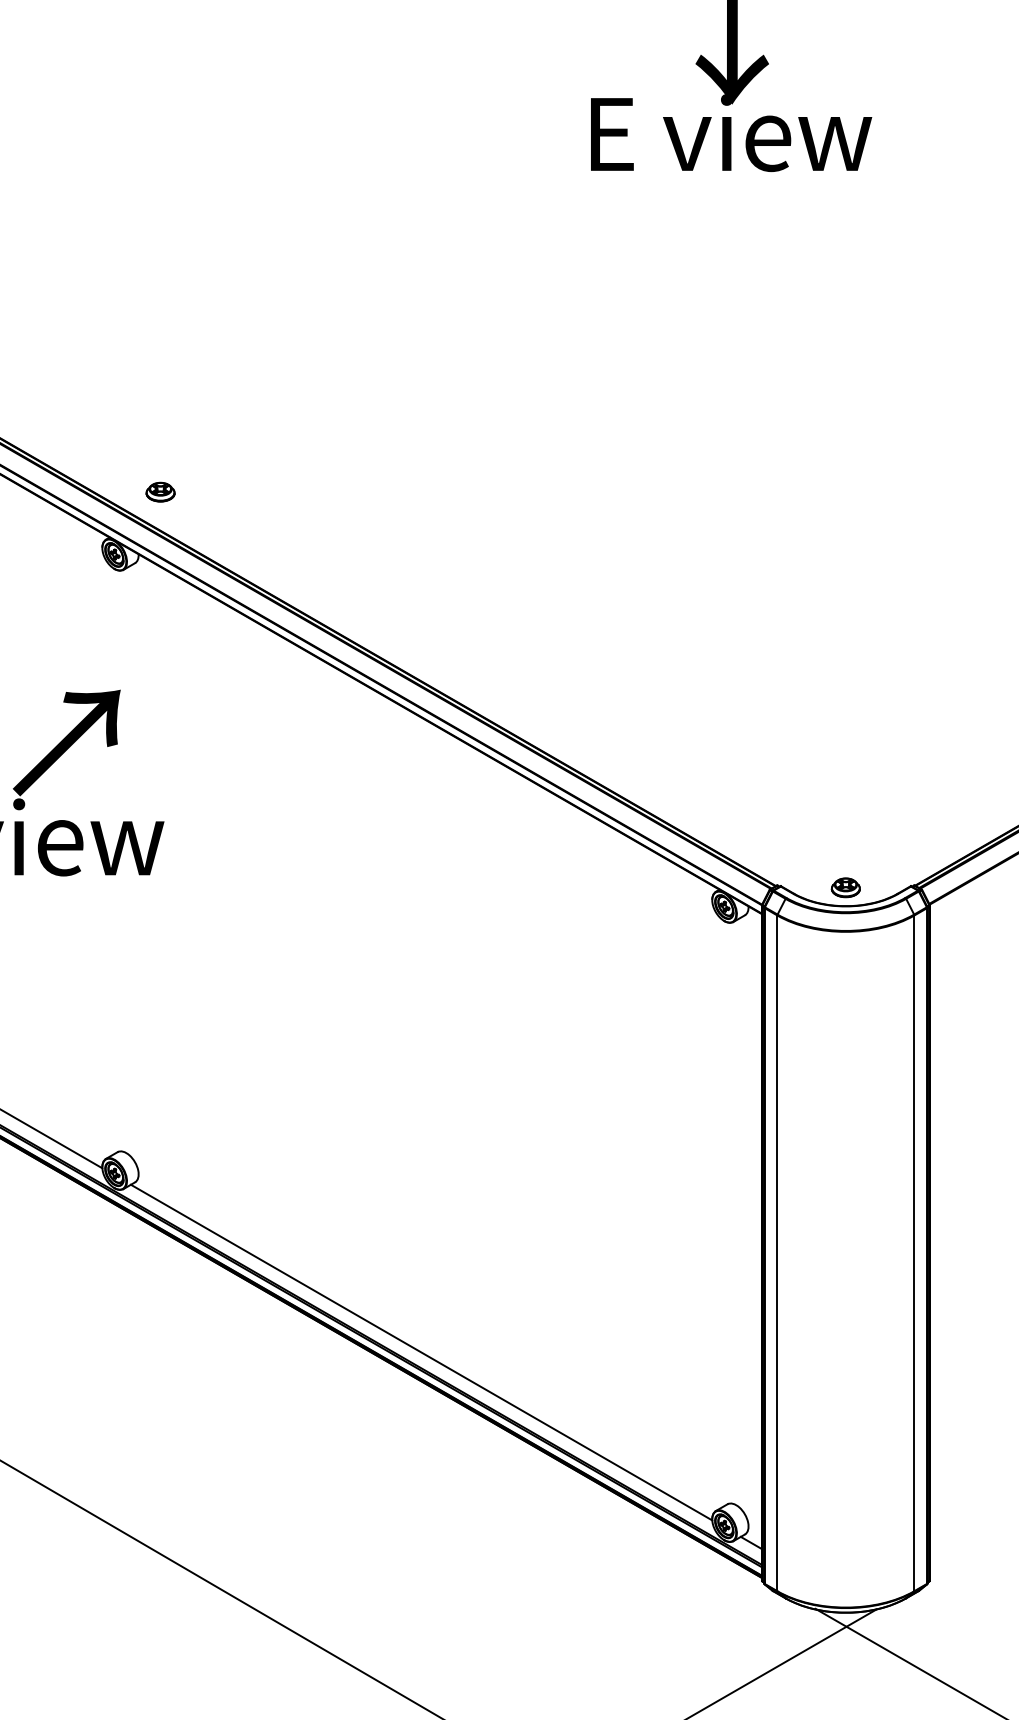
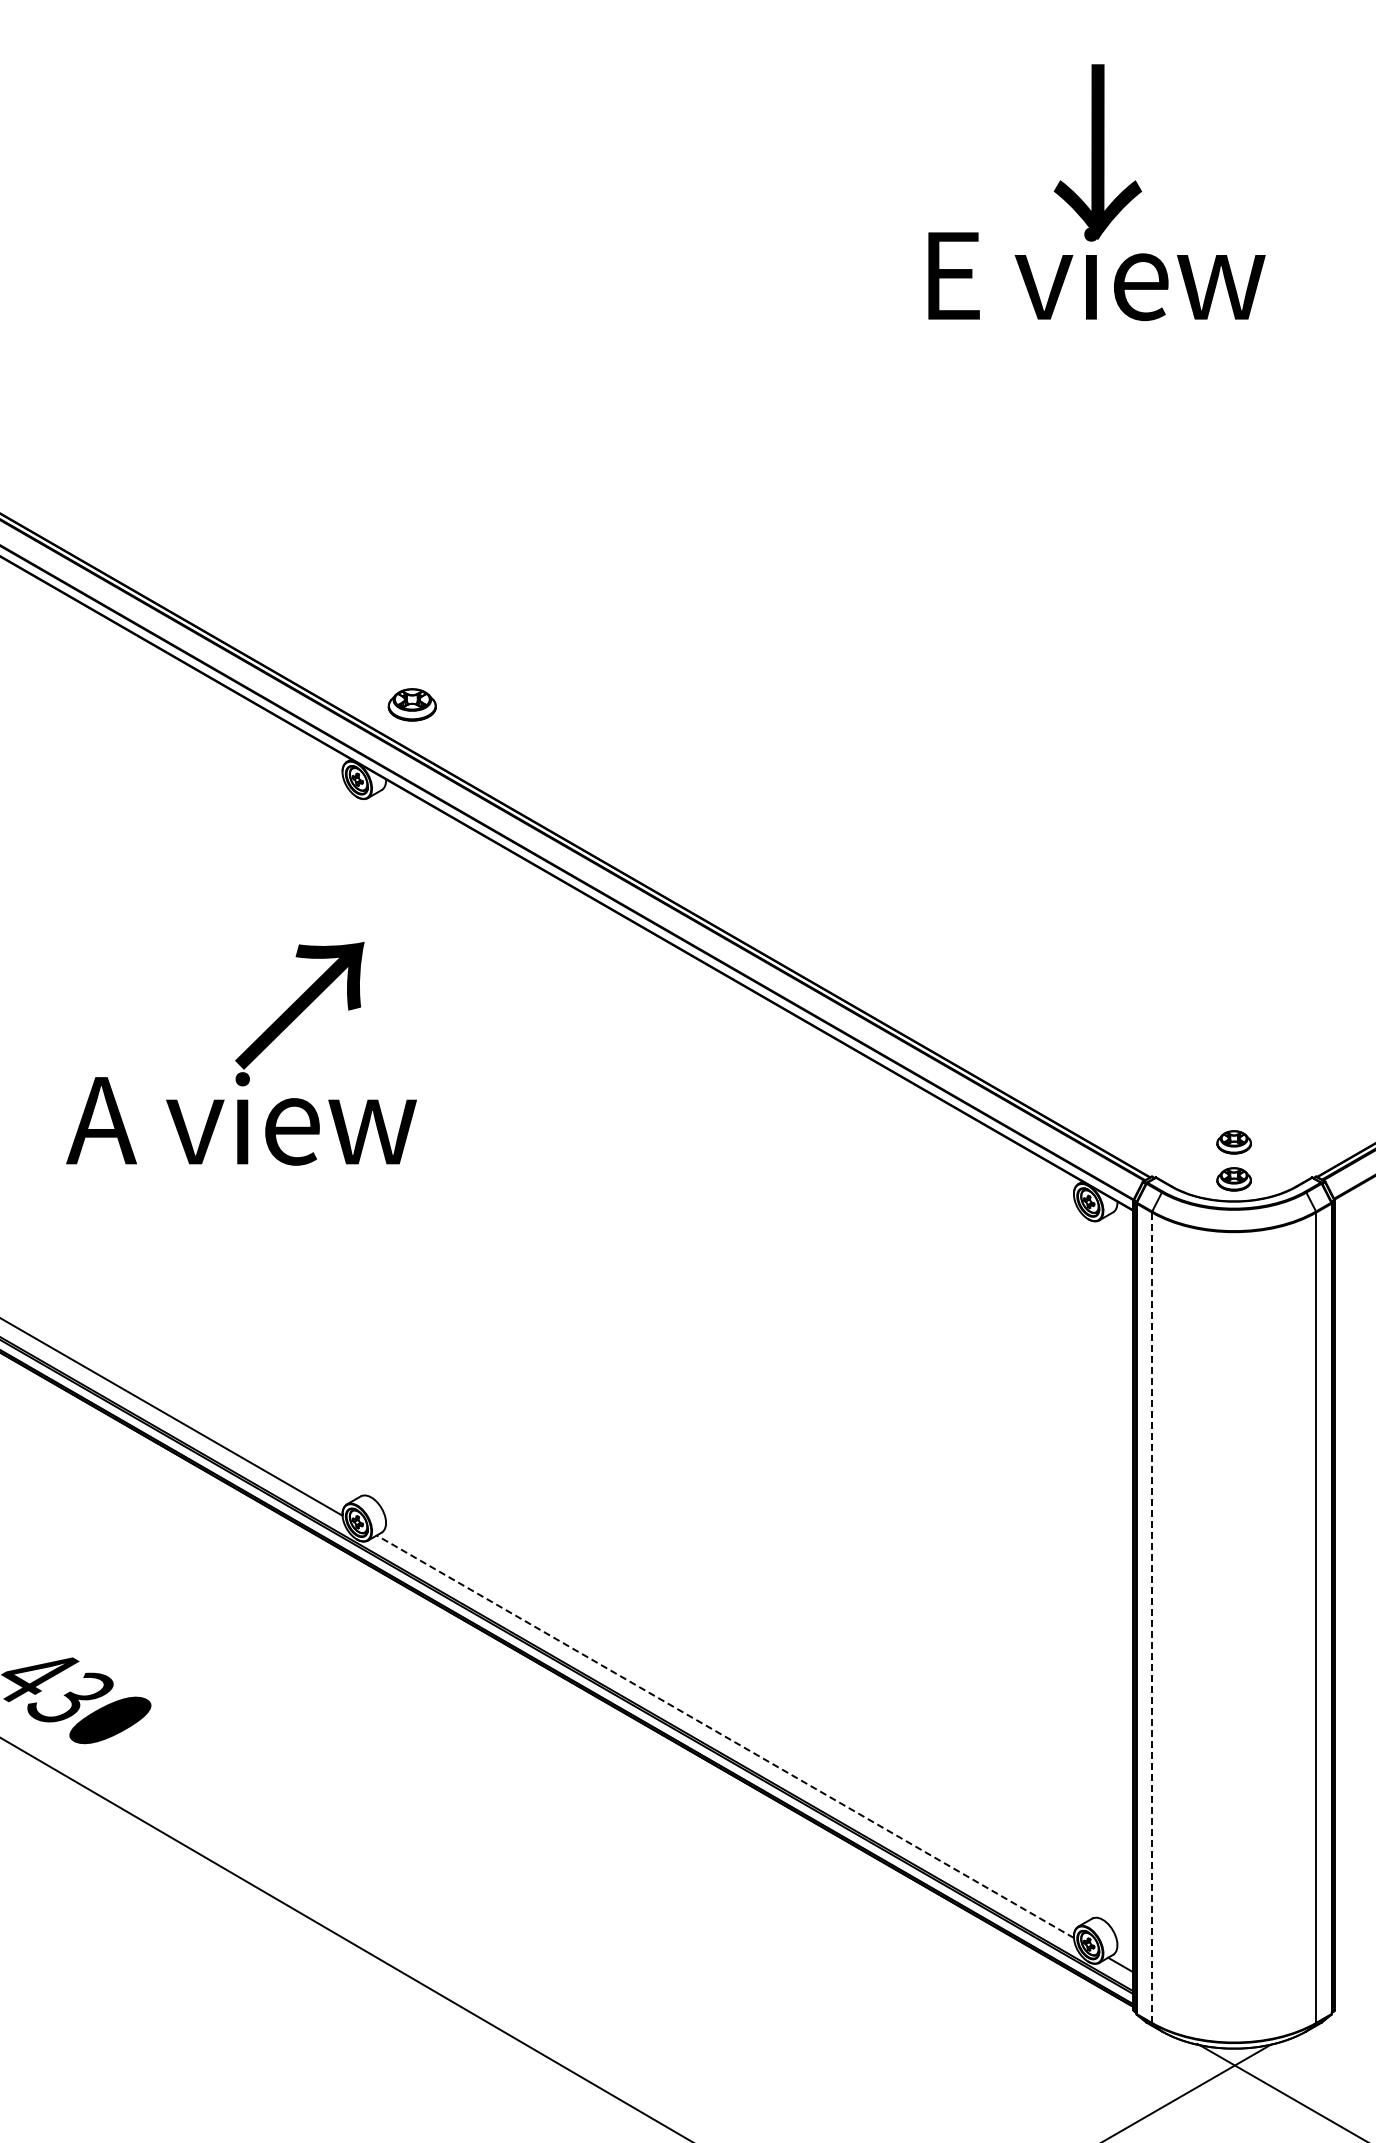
part: (160, 491) -> (412, 704), size x1.4
part: (845, 857) -> (1233, 1142), added
line: (776, 1254) -> (1151, 1618), solid -> dashed
line: (420, 1352) -> (724, 1736), solid -> dashed

